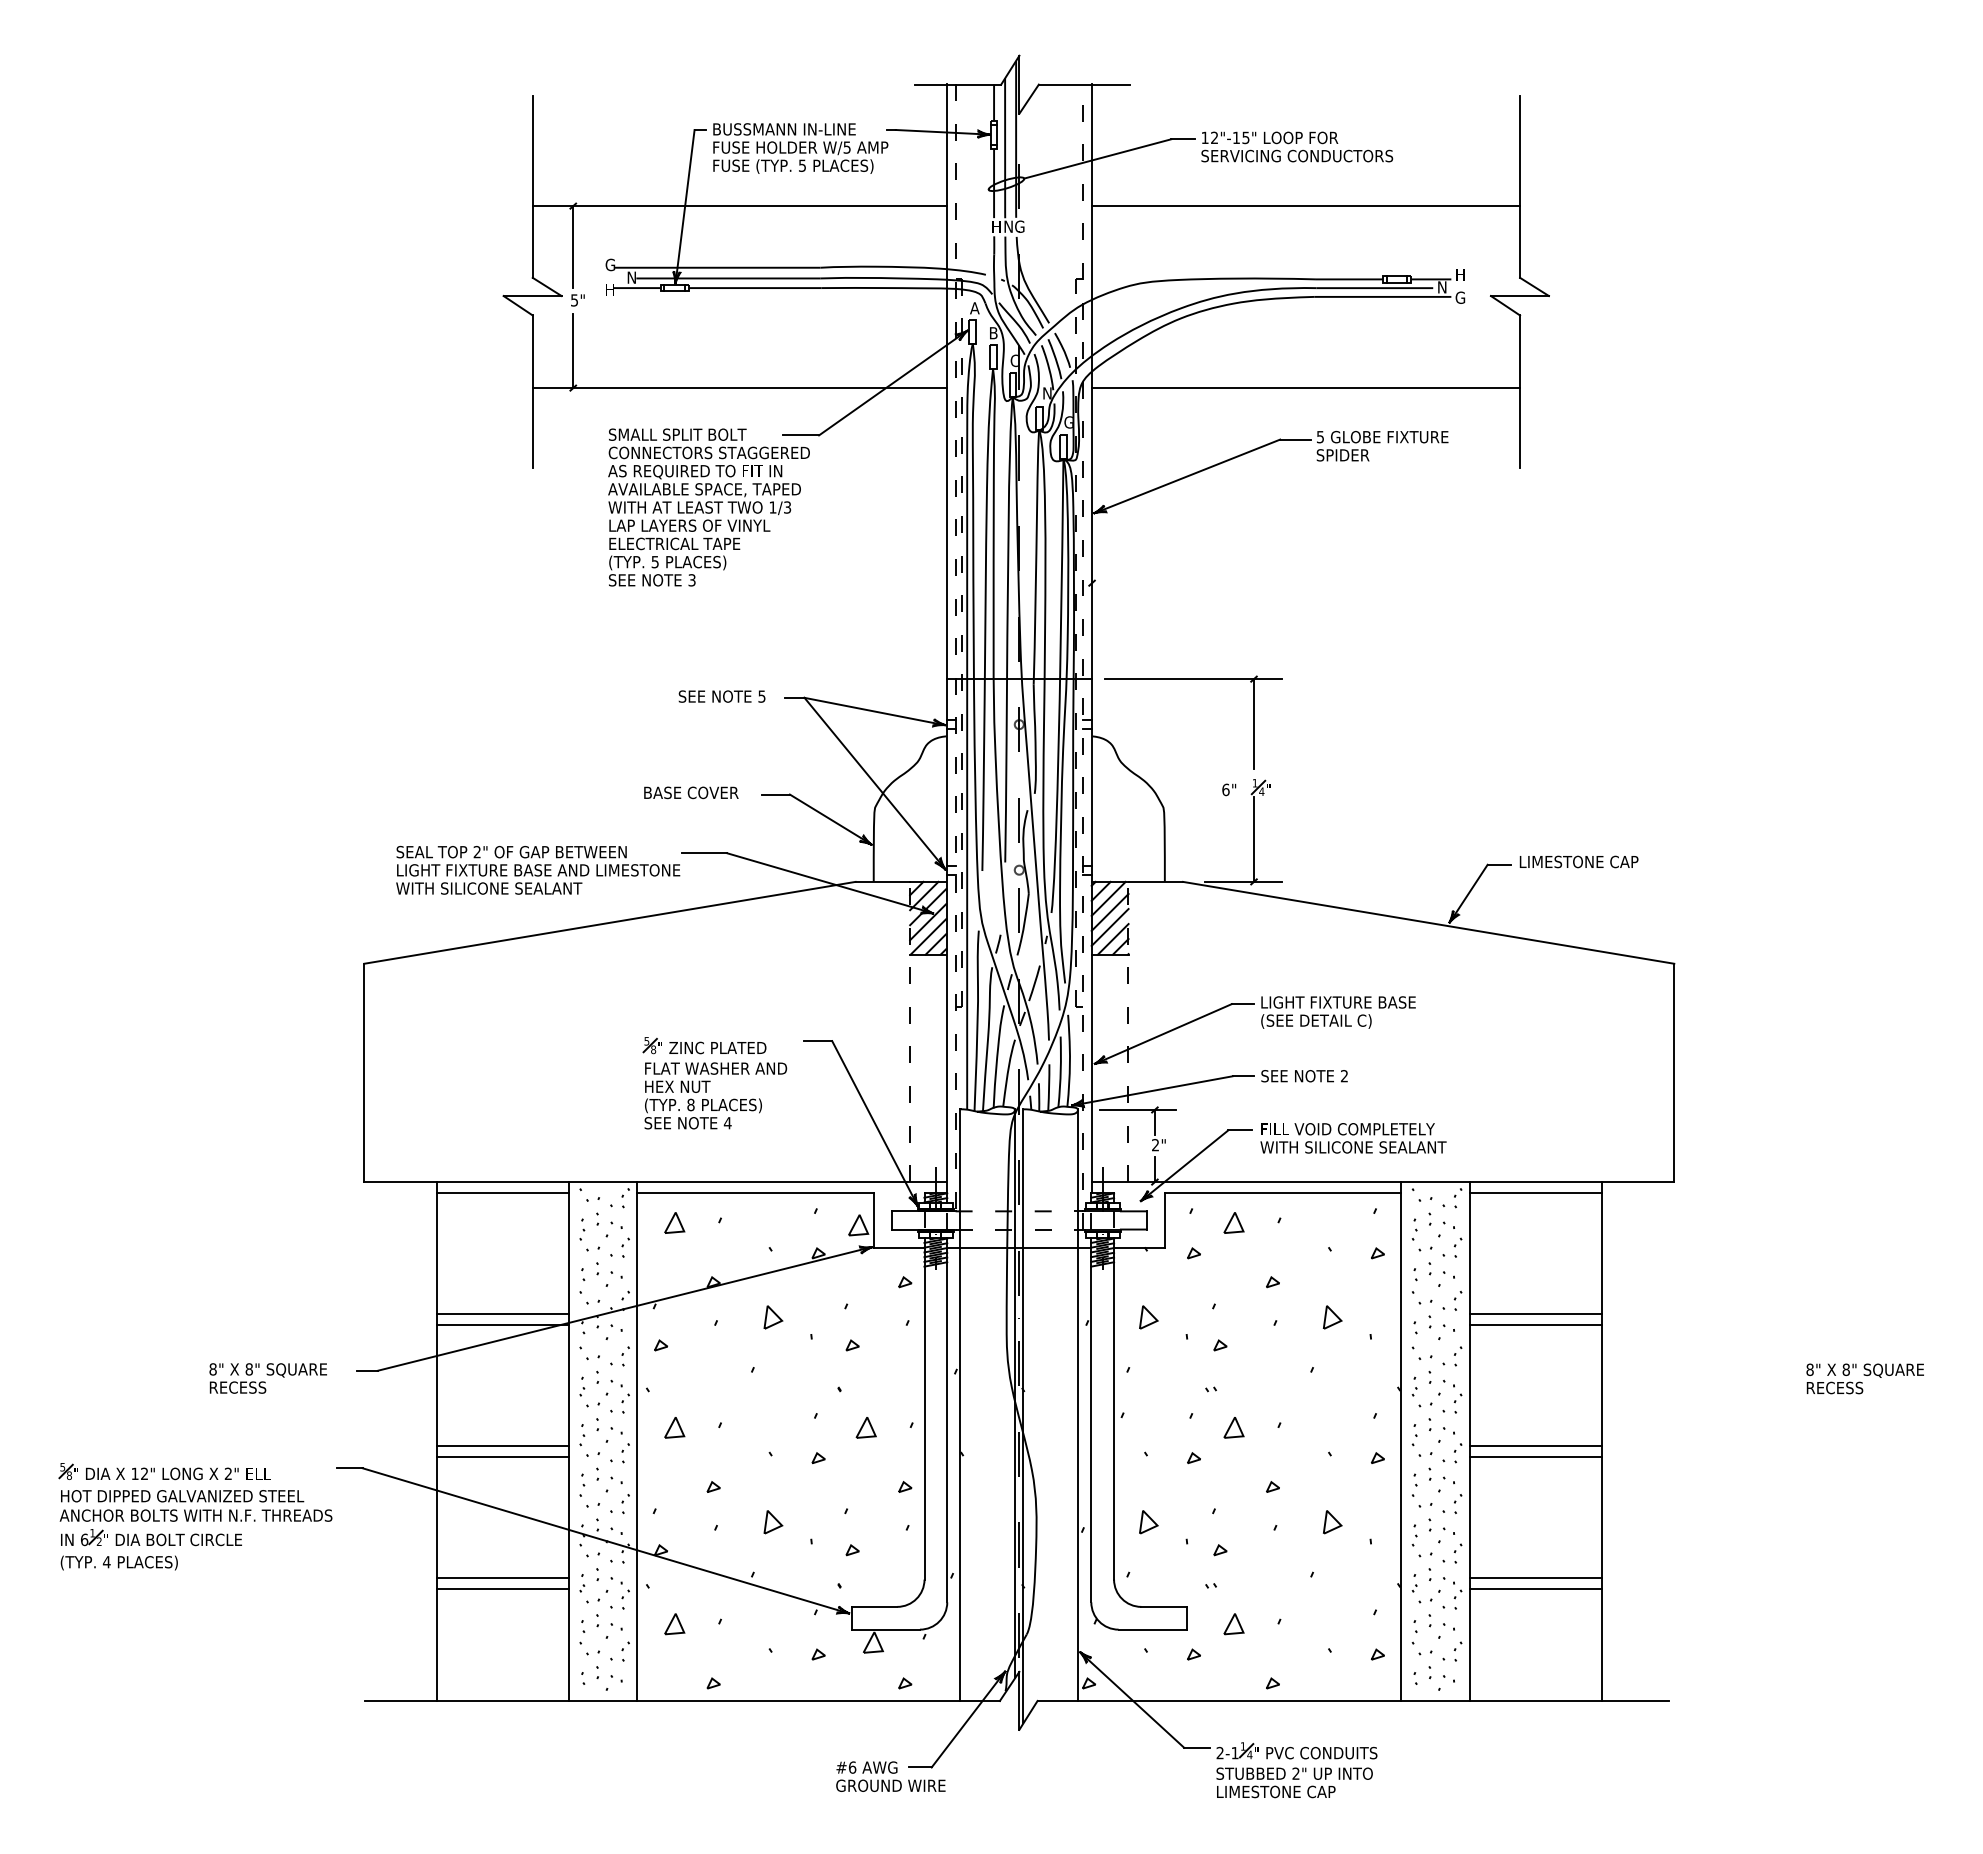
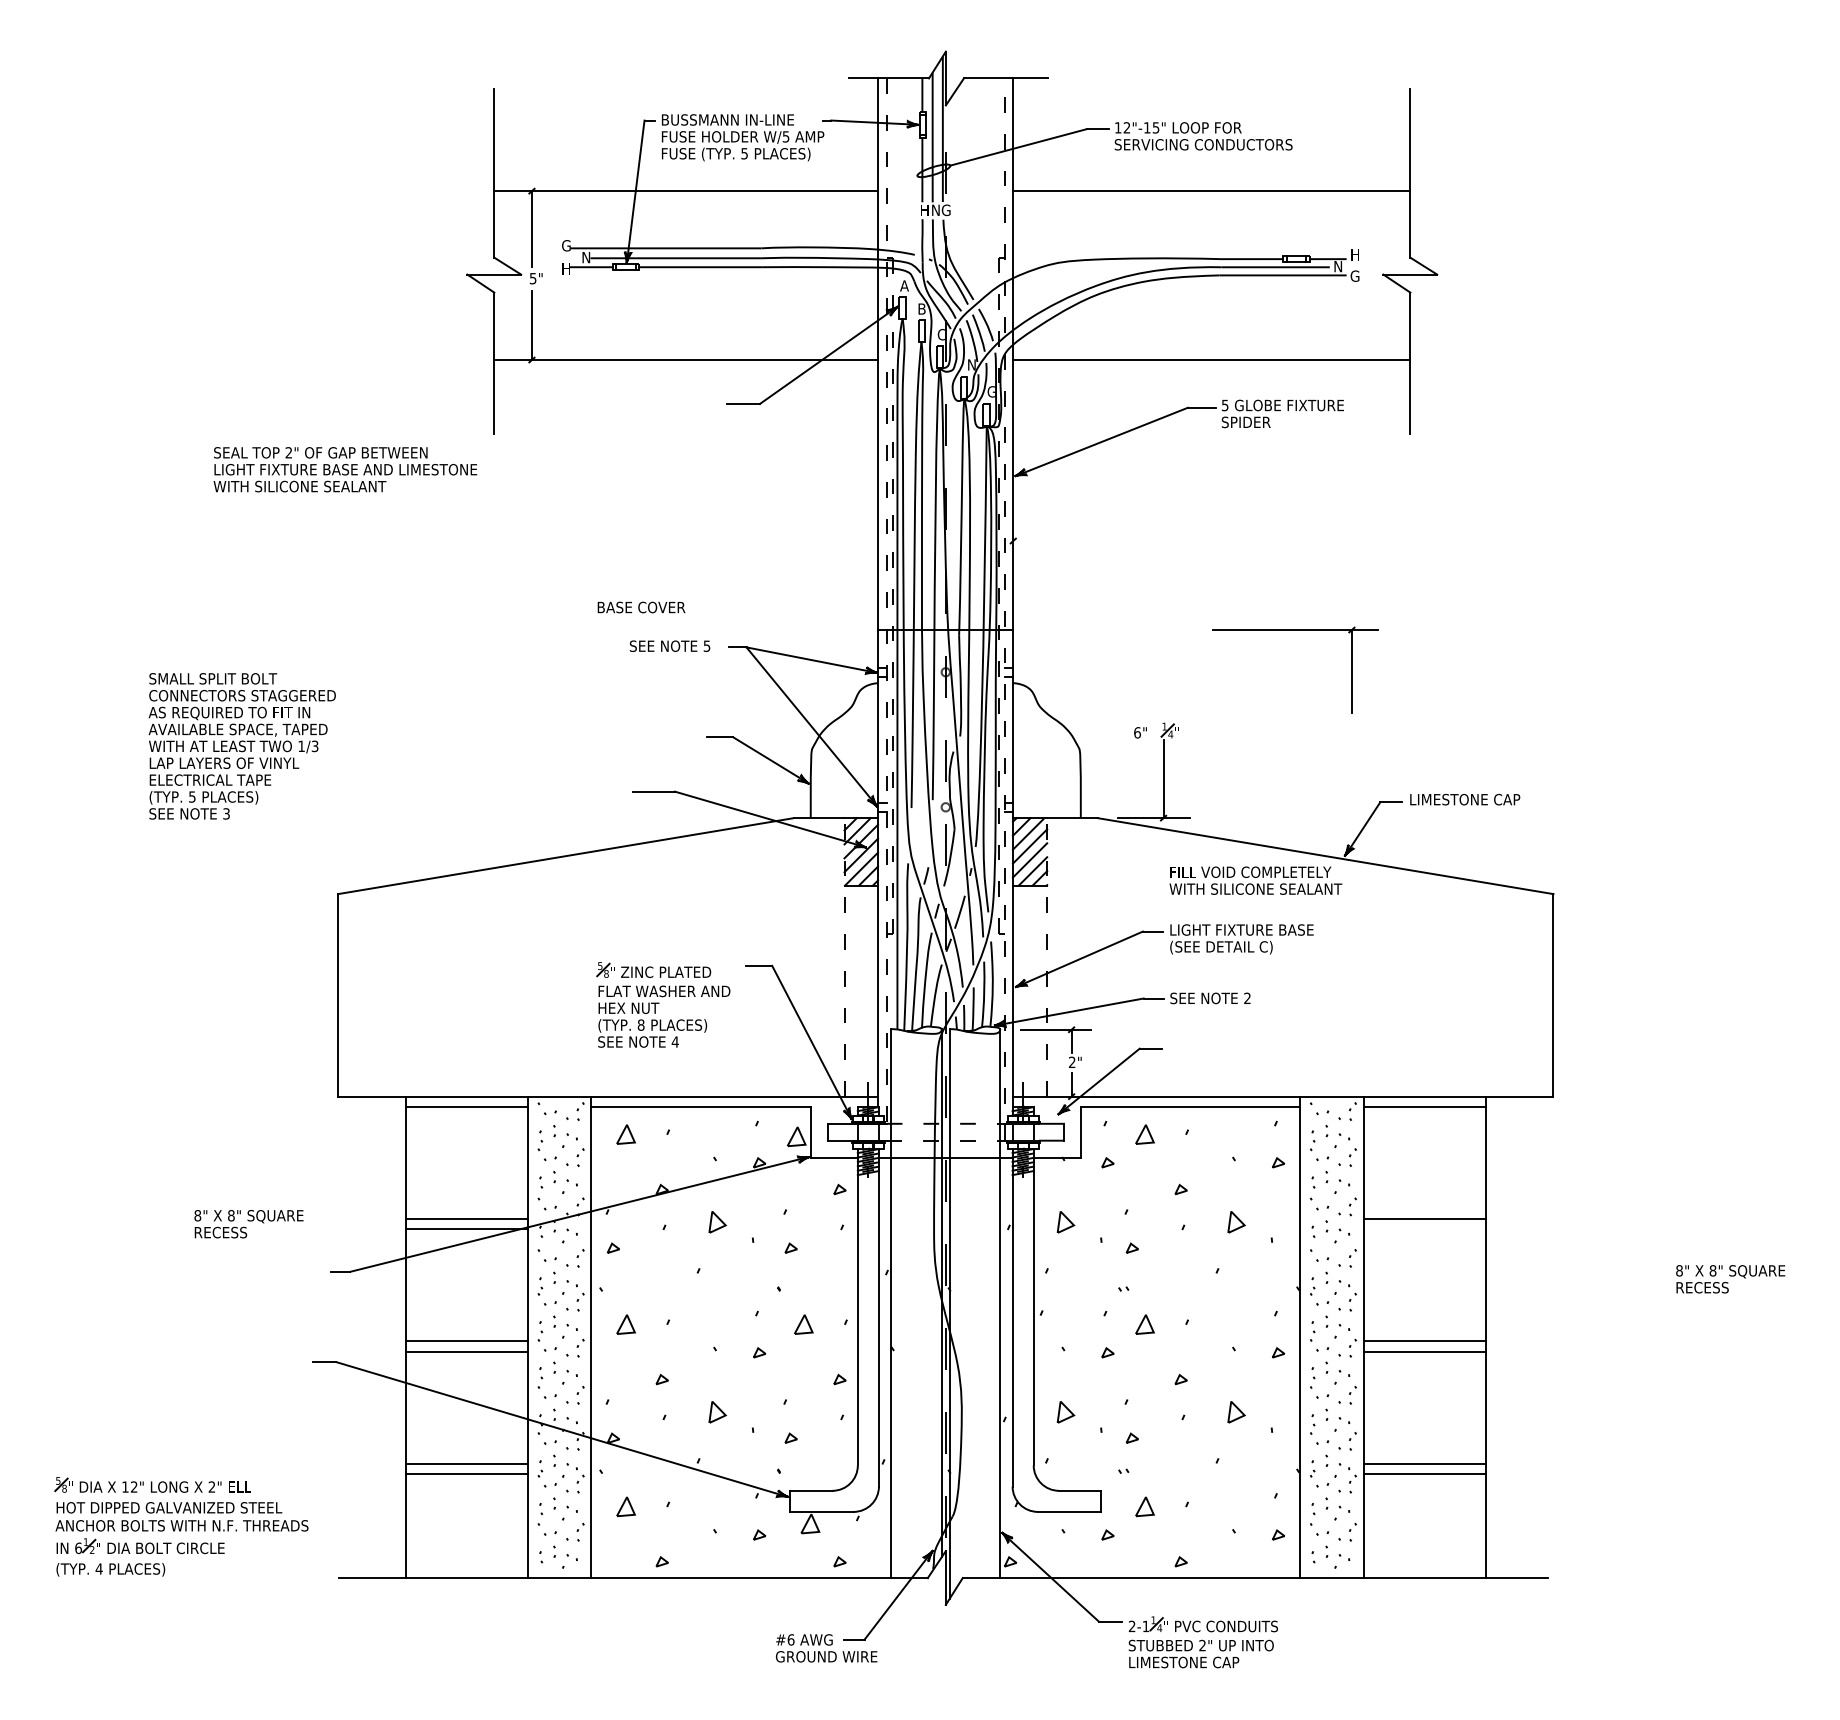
text: (708, 507) -> (241, 746), moved
part: (1193, 679) -> (1295, 630), moved
text: (691, 792) -> (641, 607), moved
text: (538, 870) -> (345, 469), moved
text: (1353, 1138) -> (1255, 880), moved
line: (1535, 1325) -> (1424, 1229), removed
text: (267, 1378) -> (248, 1224), moved
part: (195, 1516) -> (181, 1526), moved

